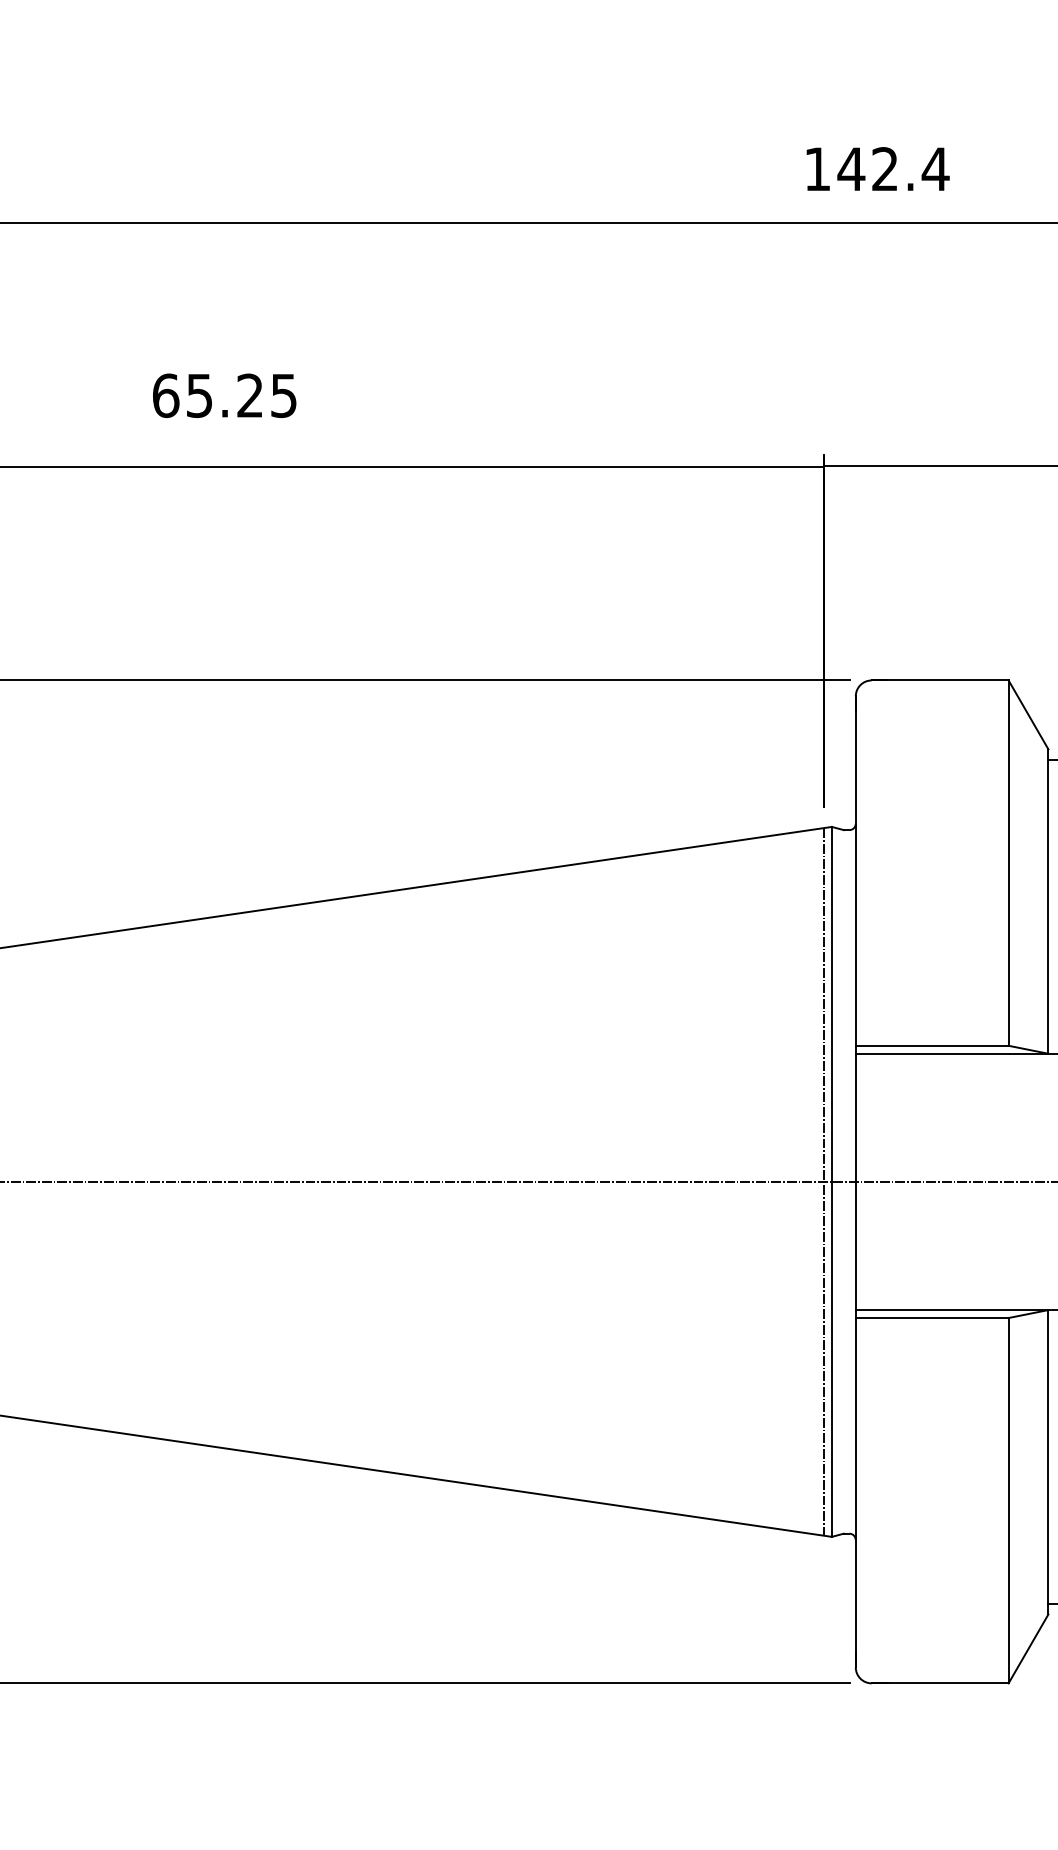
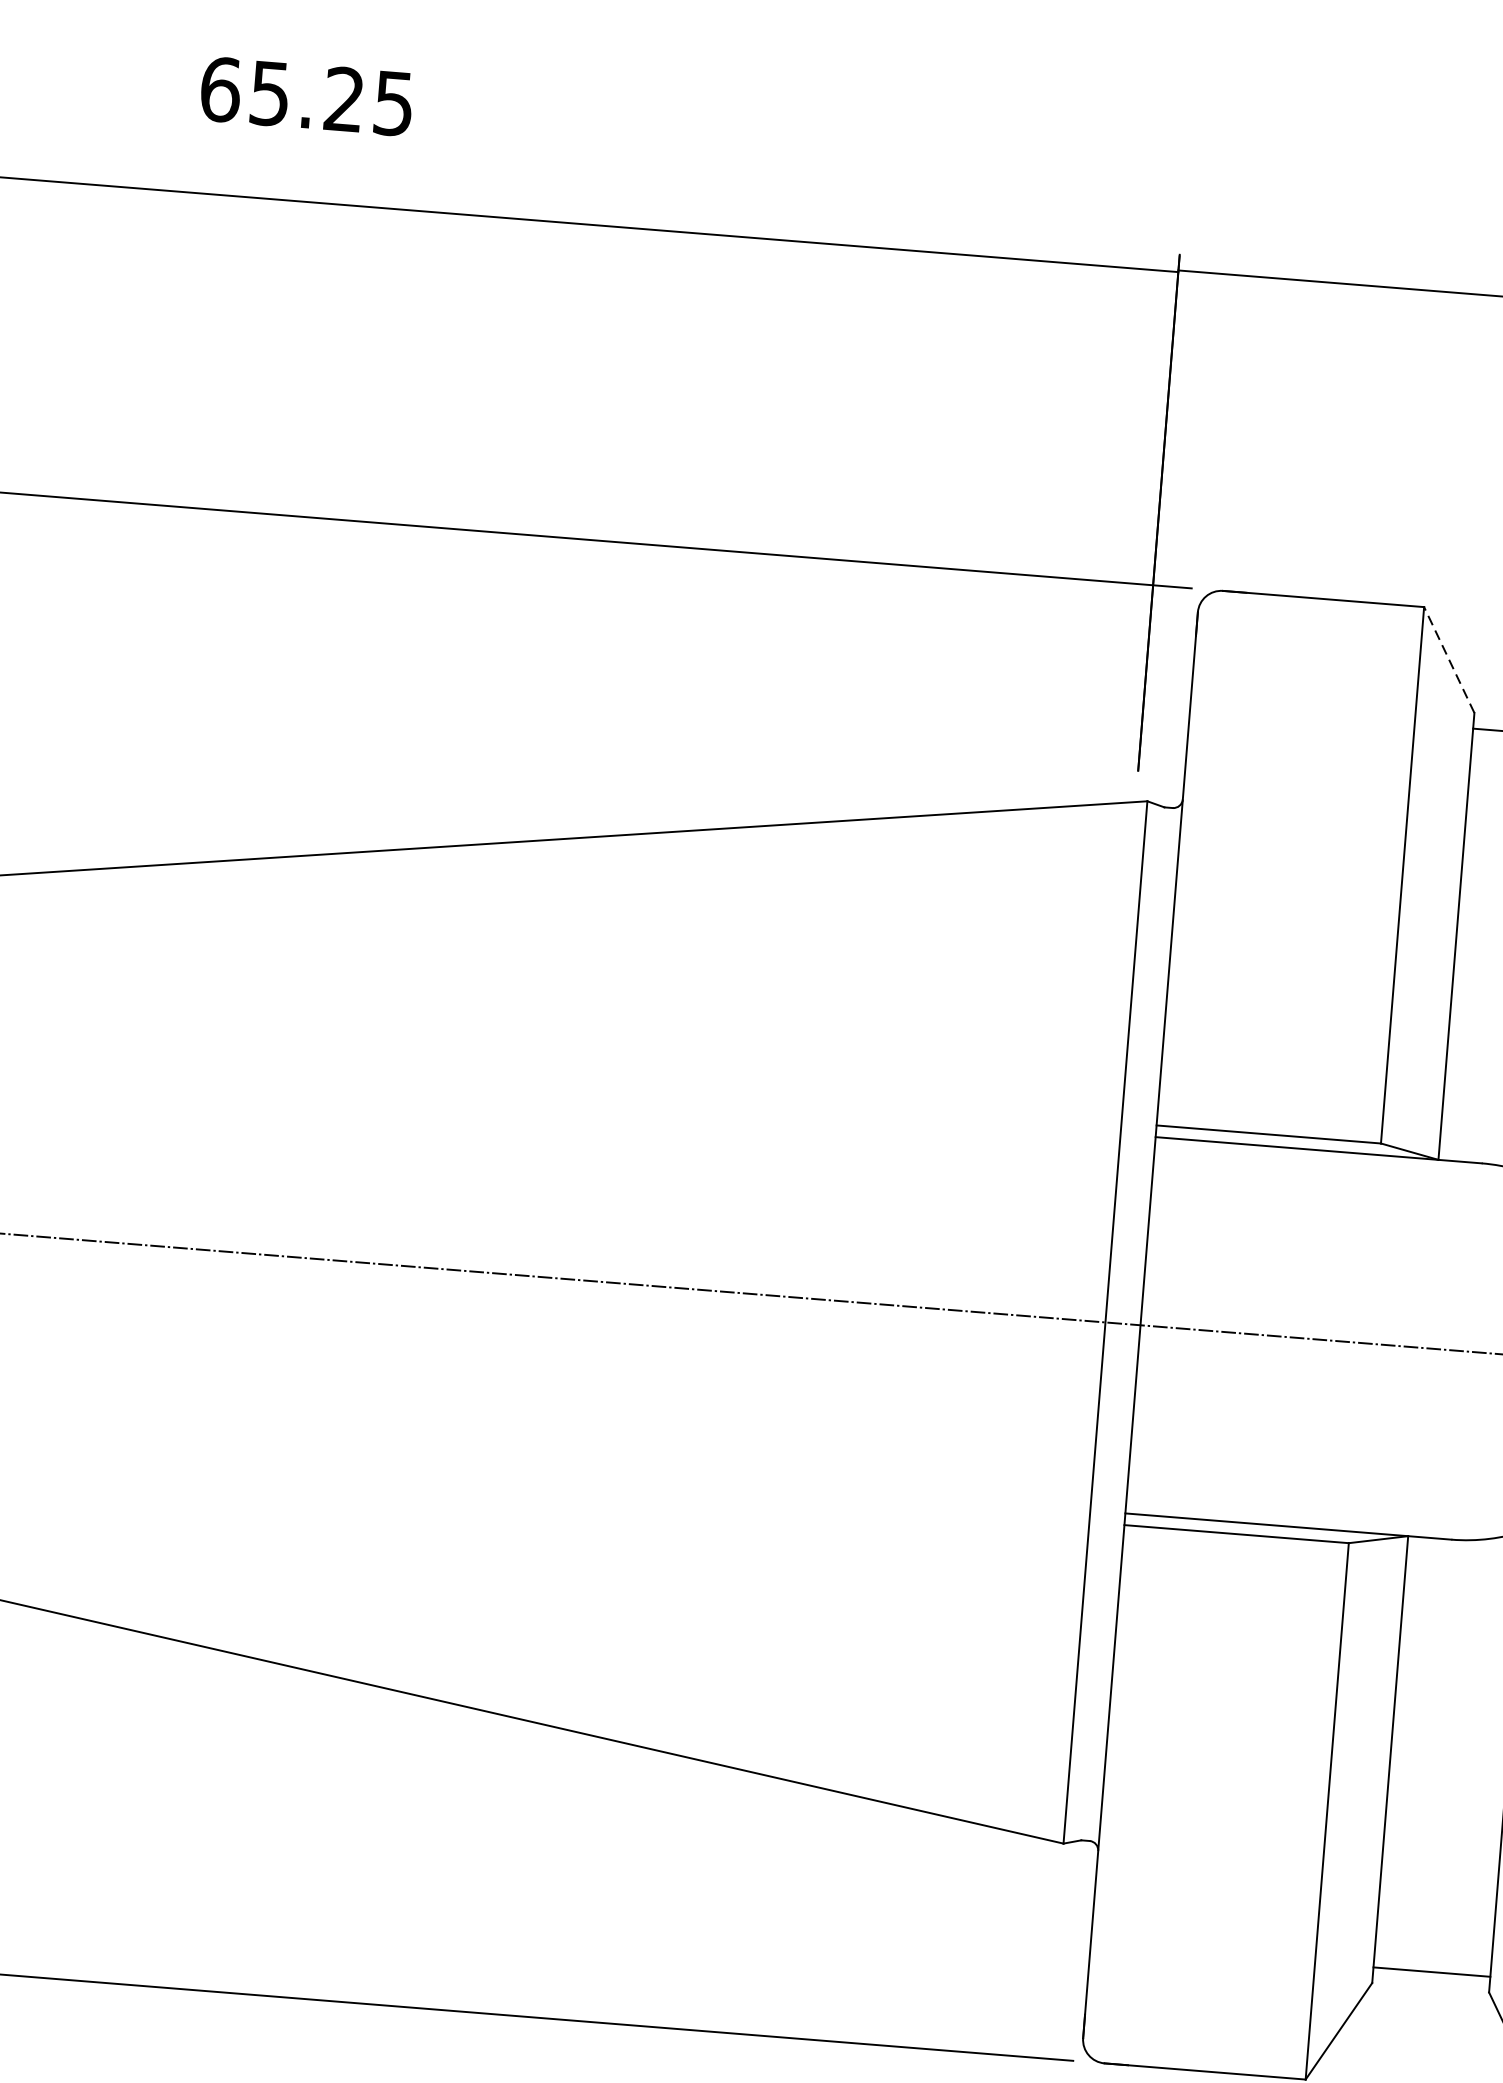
line: (1028, 714) -> (1449, 659), solid -> dashed
line: (823, 1181) -> (1093, 1320), removed

